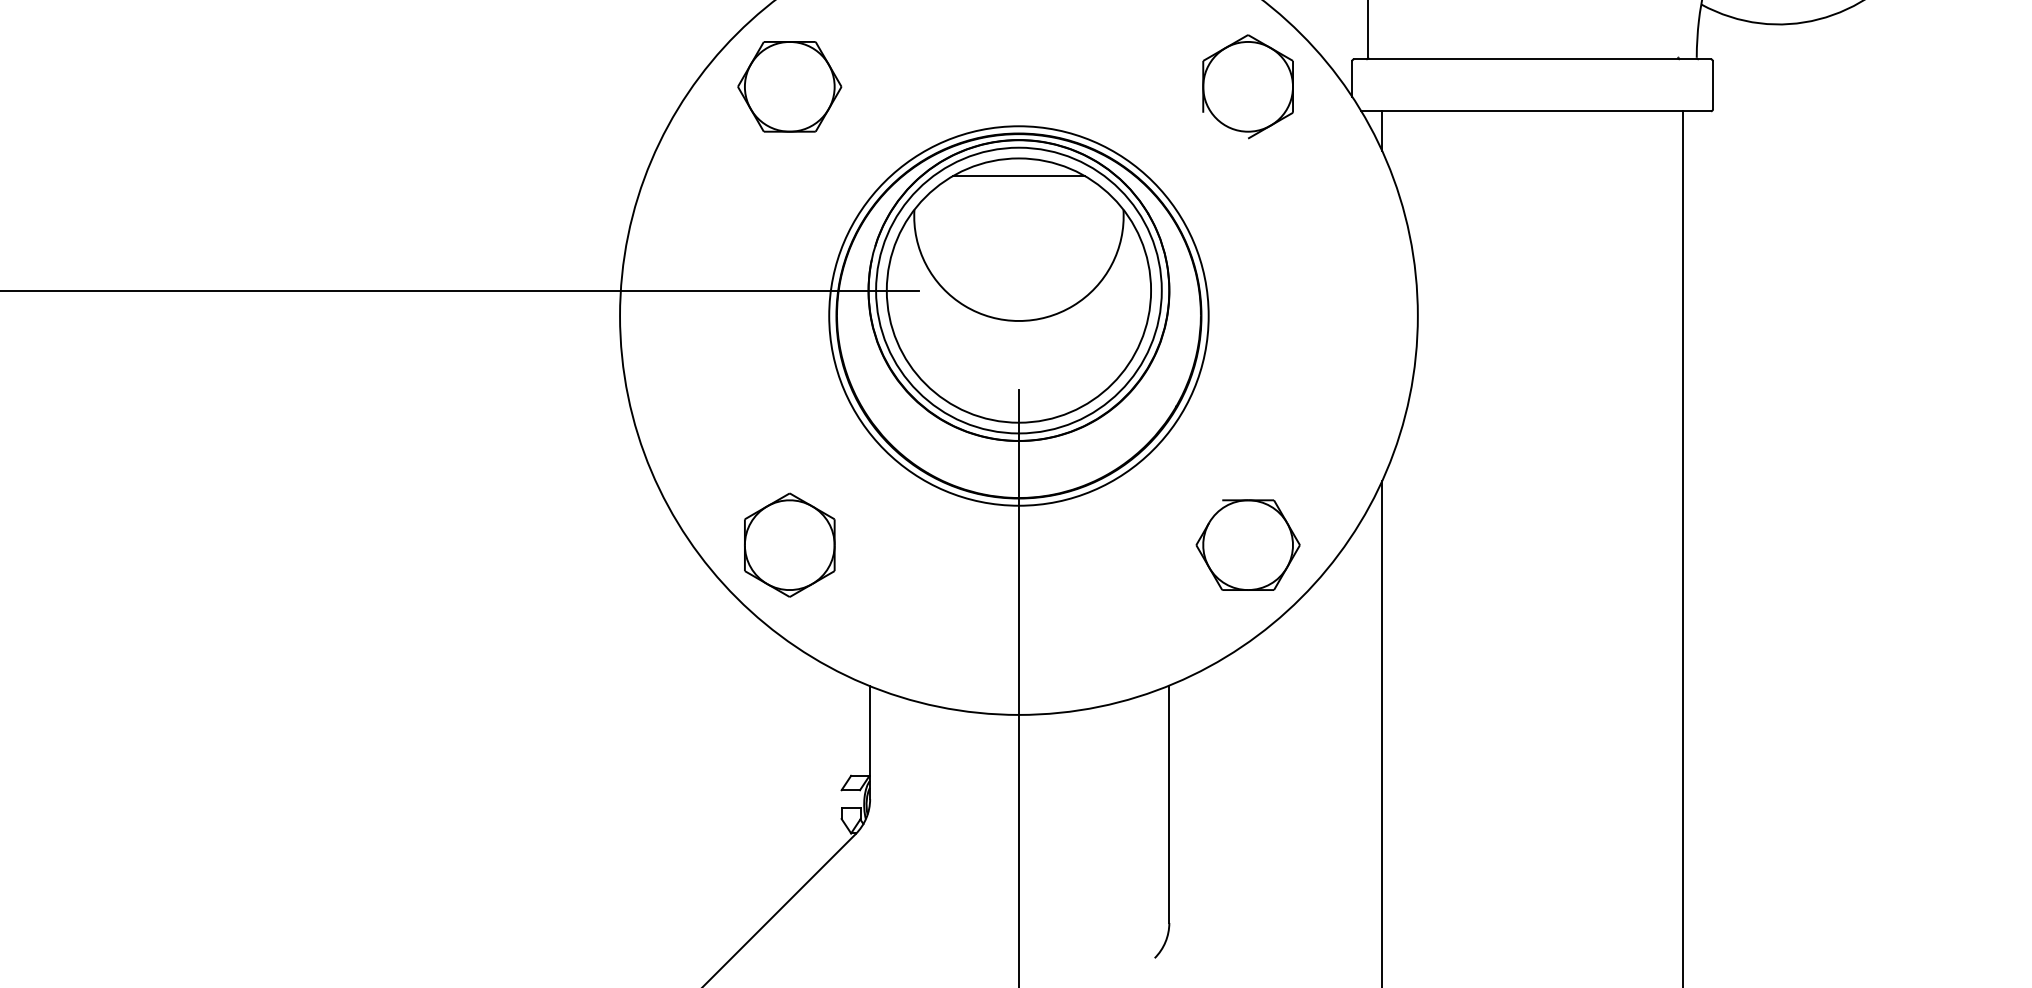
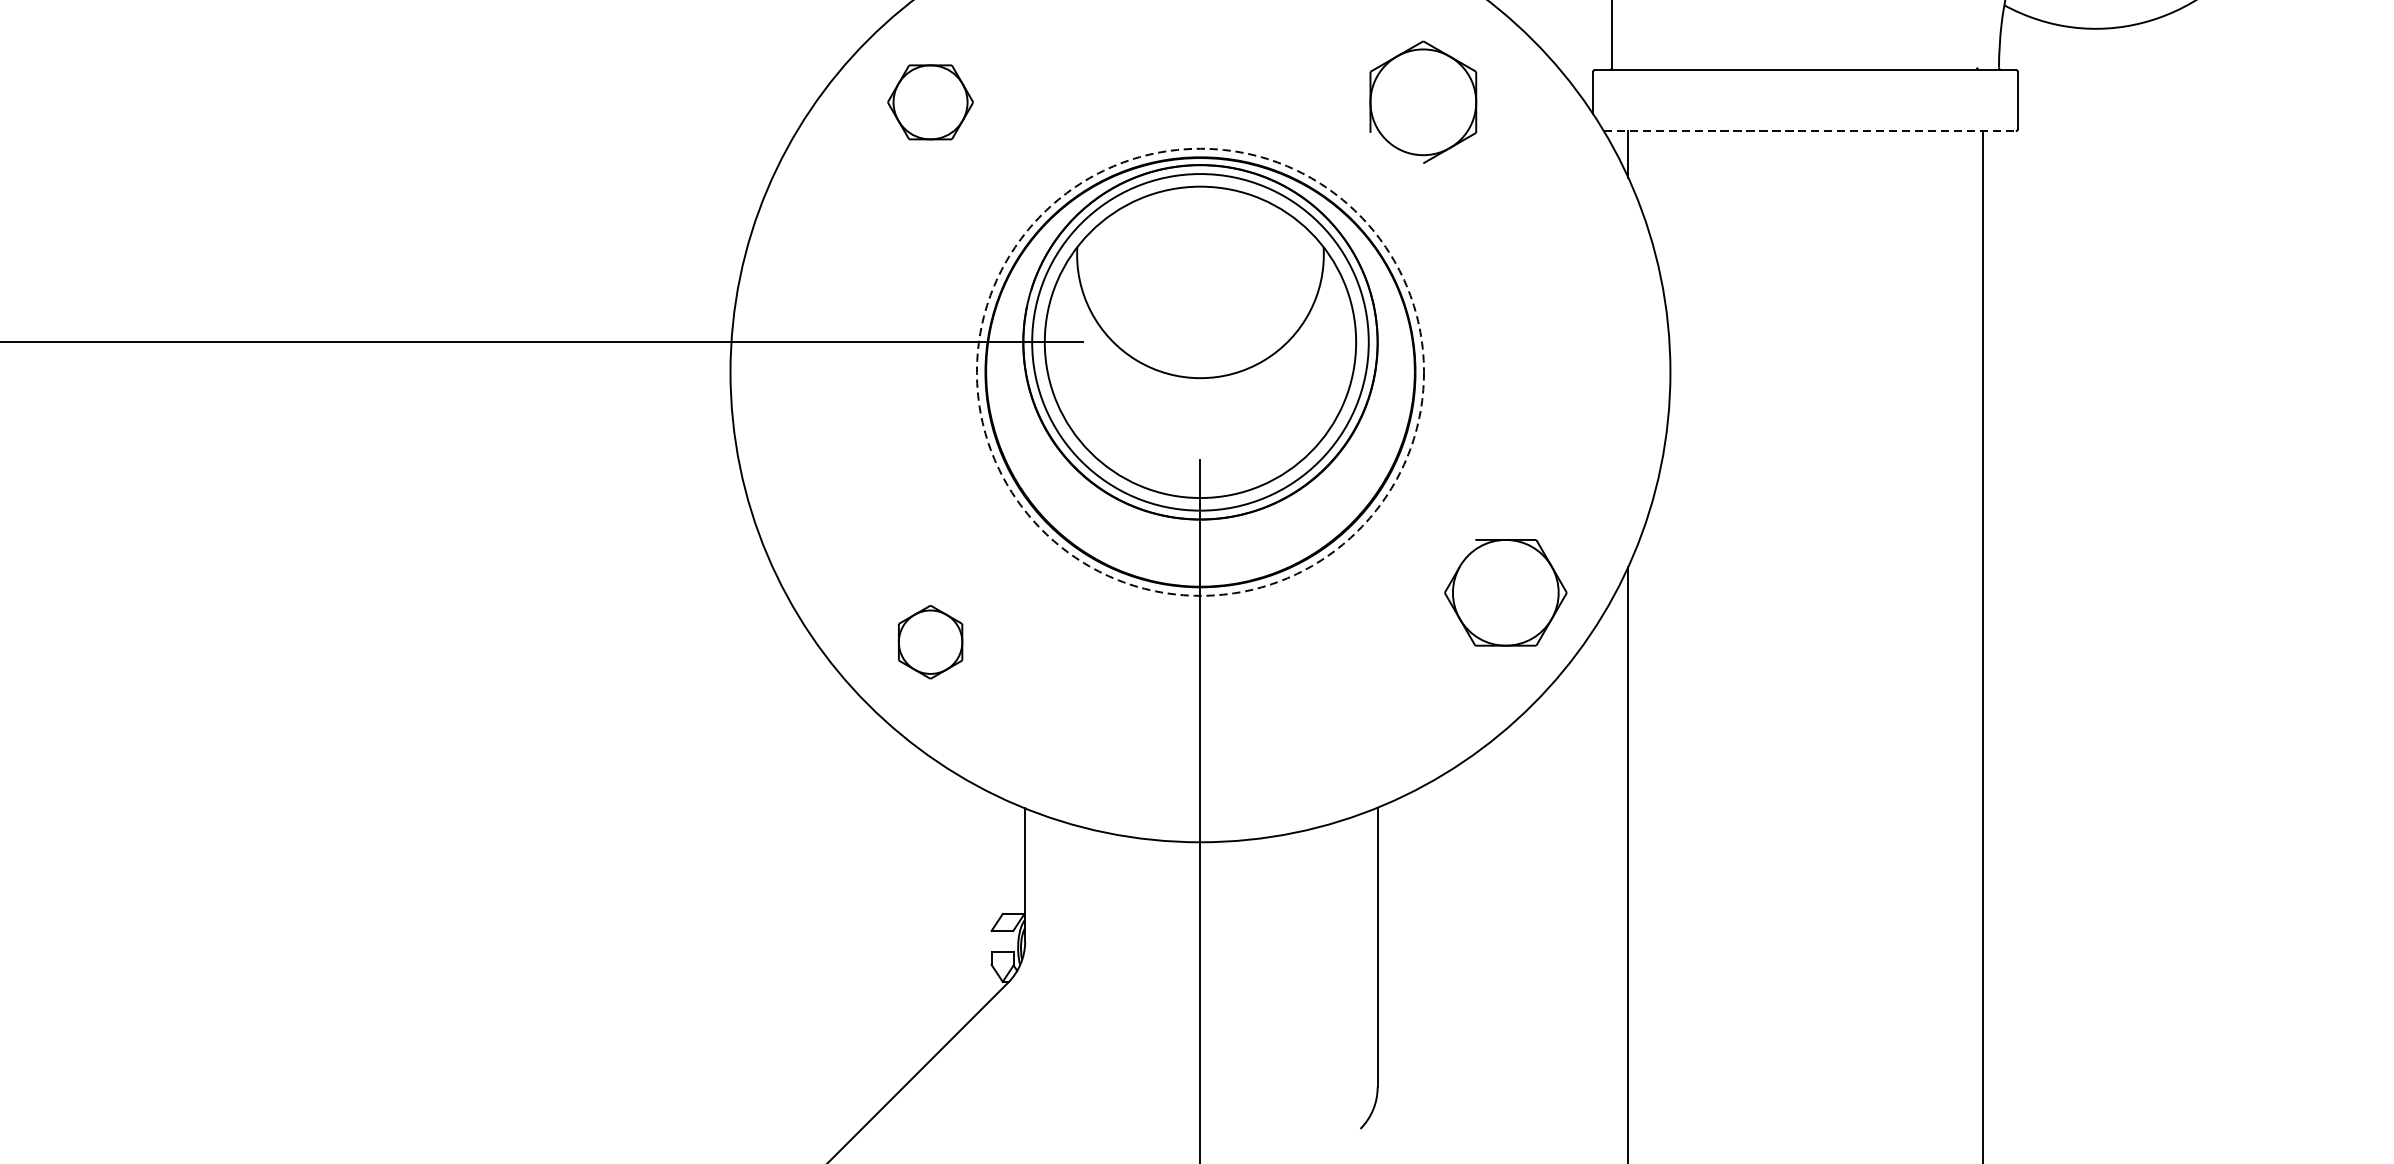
part: (789, 86) -> (930, 101), size x0.7
part: (1247, 86) -> (1422, 101), moved
line: (1536, 111) -> (1810, 131), solid -> dashed
line: (1018, 176) -> (1199, 207), removed
circle: (1018, 315) -> (1199, 371), solid -> dashed
part: (789, 544) -> (930, 641), size x0.6
part: (1247, 544) -> (1505, 592), moved

